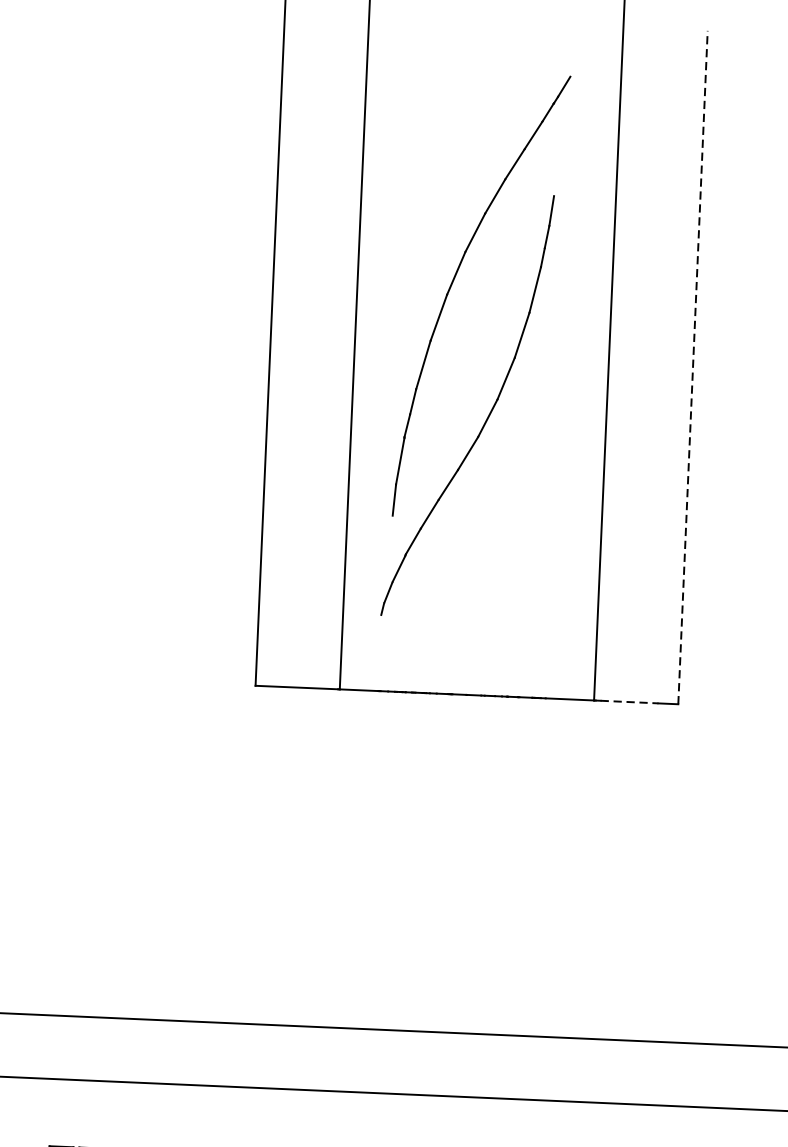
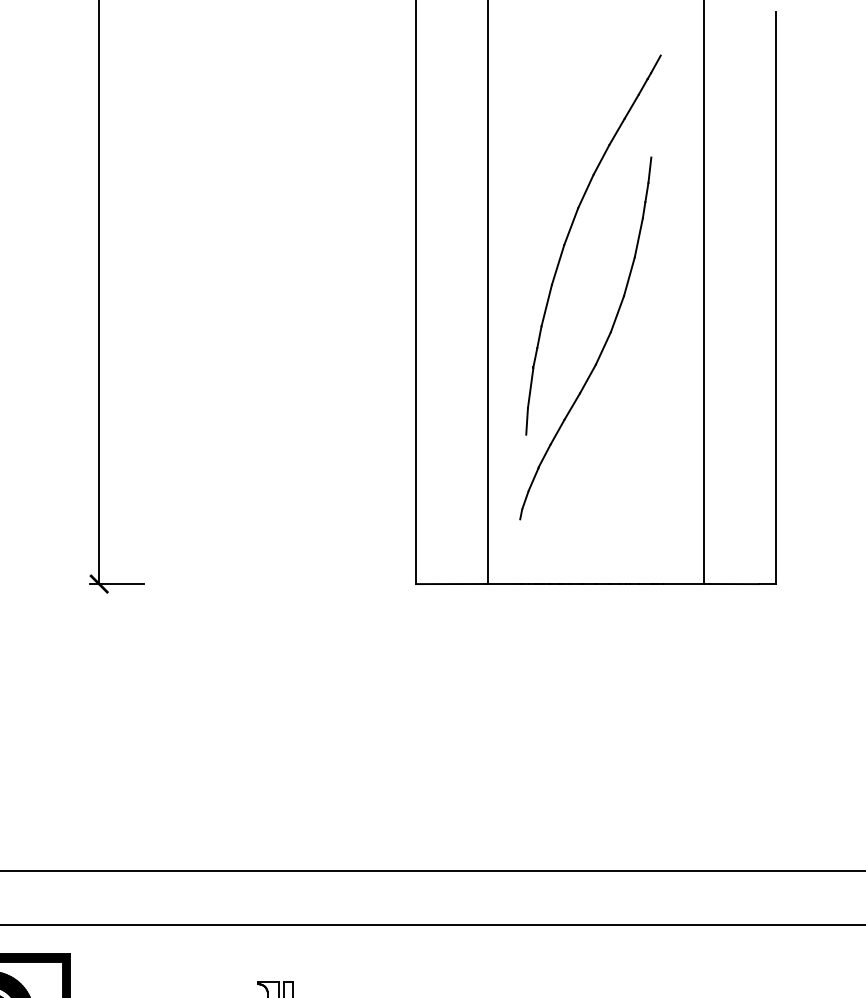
line: (692, 367) -> (775, 297), dashed -> solid
line: (629, 702) -> (734, 584), dashed -> solid

